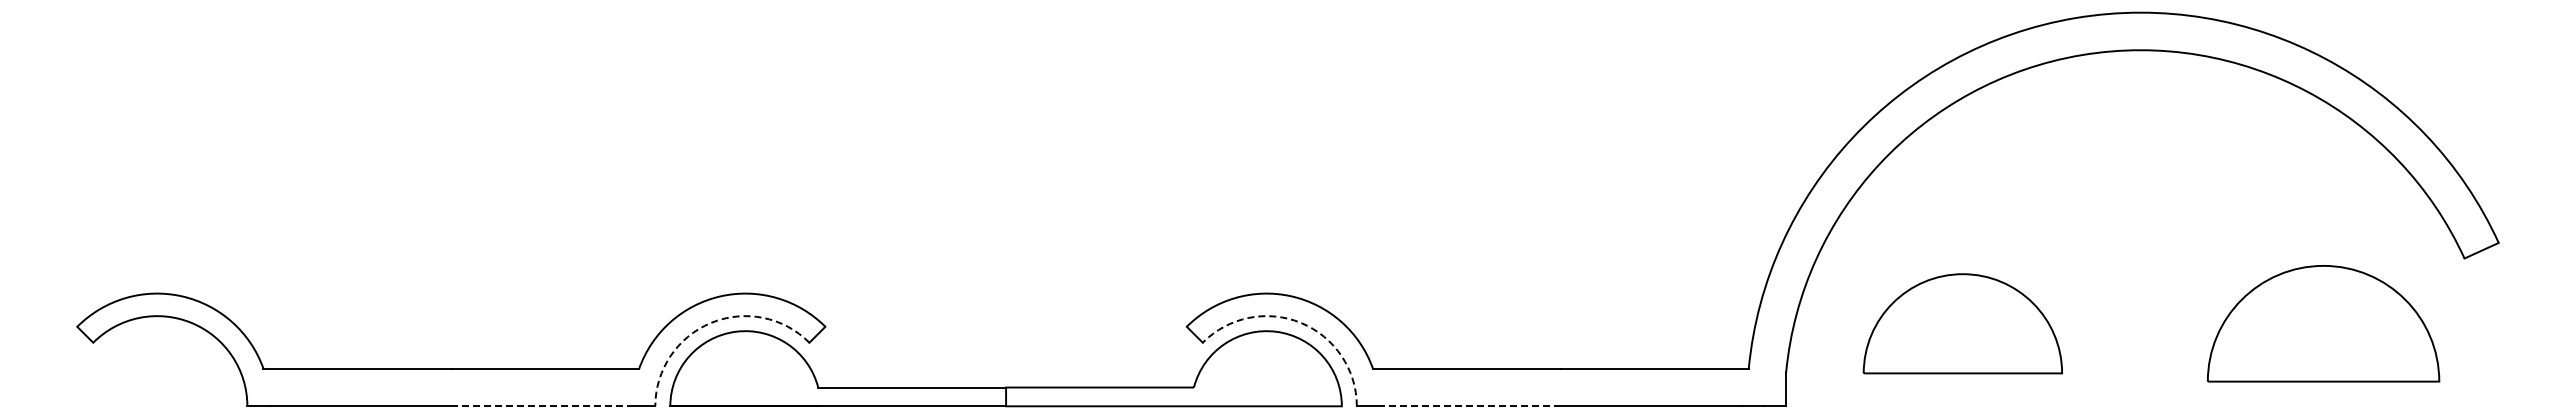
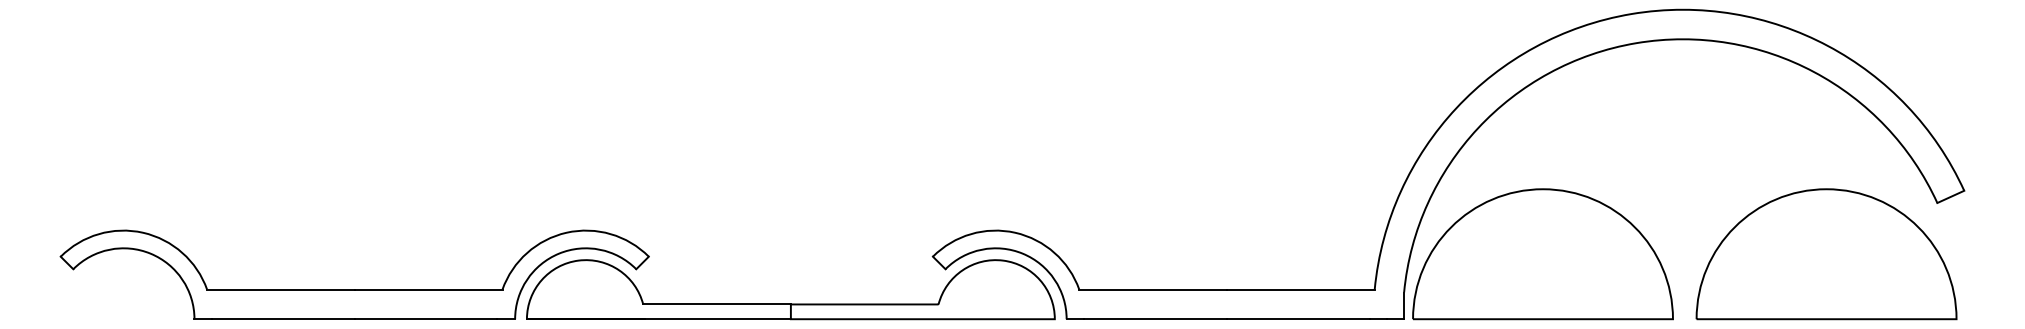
arc: (711, 322) -> (559, 253), dashed -> solid
arc: (1301, 322) -> (1023, 253), dashed -> solid
part: (1962, 323) -> (1542, 254), size x1.67
part: (2323, 323) -> (1826, 254), size x1.43
line: (542, 406) -> (426, 319), dashed -> solid
line: (1470, 406) -> (1155, 319), dashed -> solid

